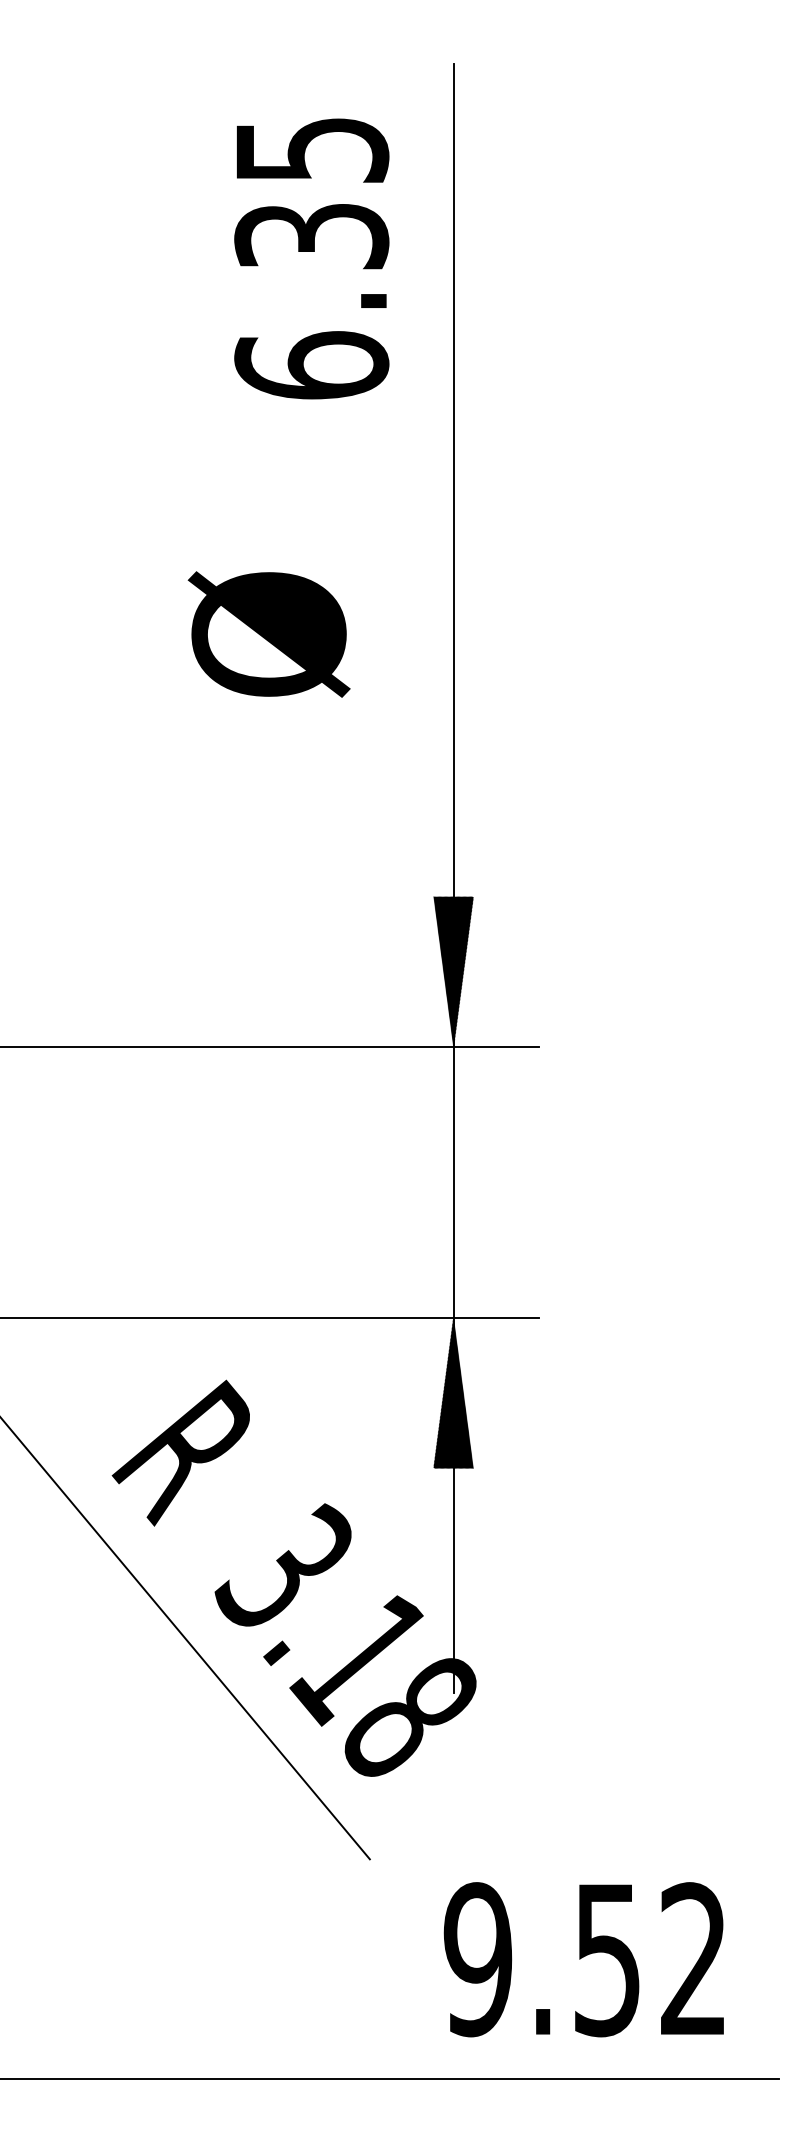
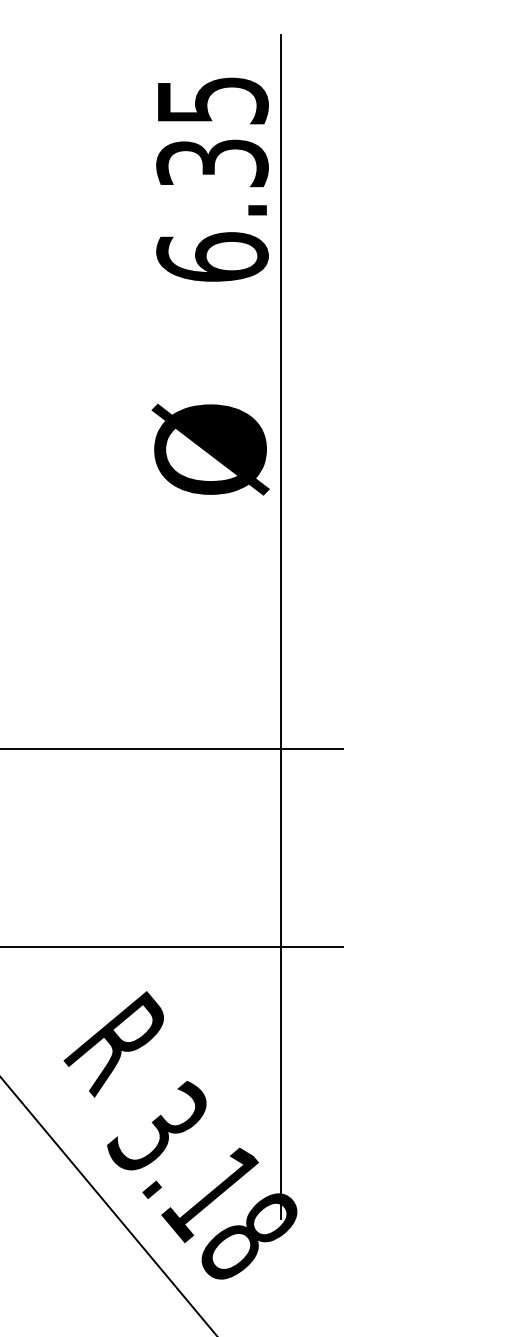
text: (311, 258) -> (212, 179), moved
text: (268, 634) -> (210, 449), moved
hatch: (453, 971) -> (280, 694), removed
hatch: (453, 1393) -> (280, 1001), removed
text: (180, 1452) -> (113, 1043), moved

